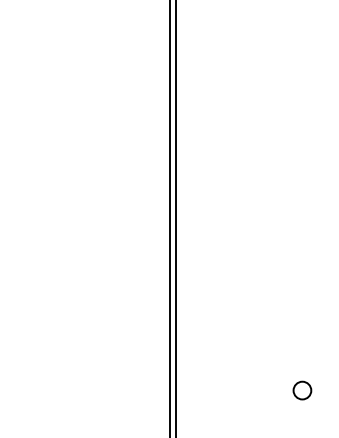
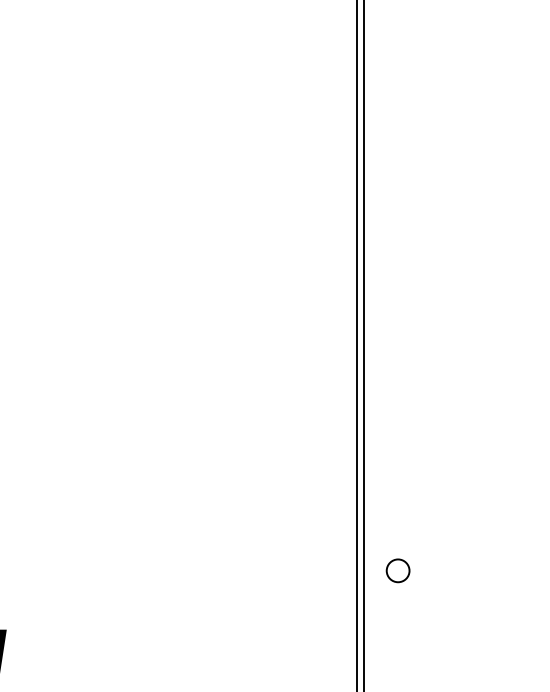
circle: (301, 390) -> (397, 570), moved

